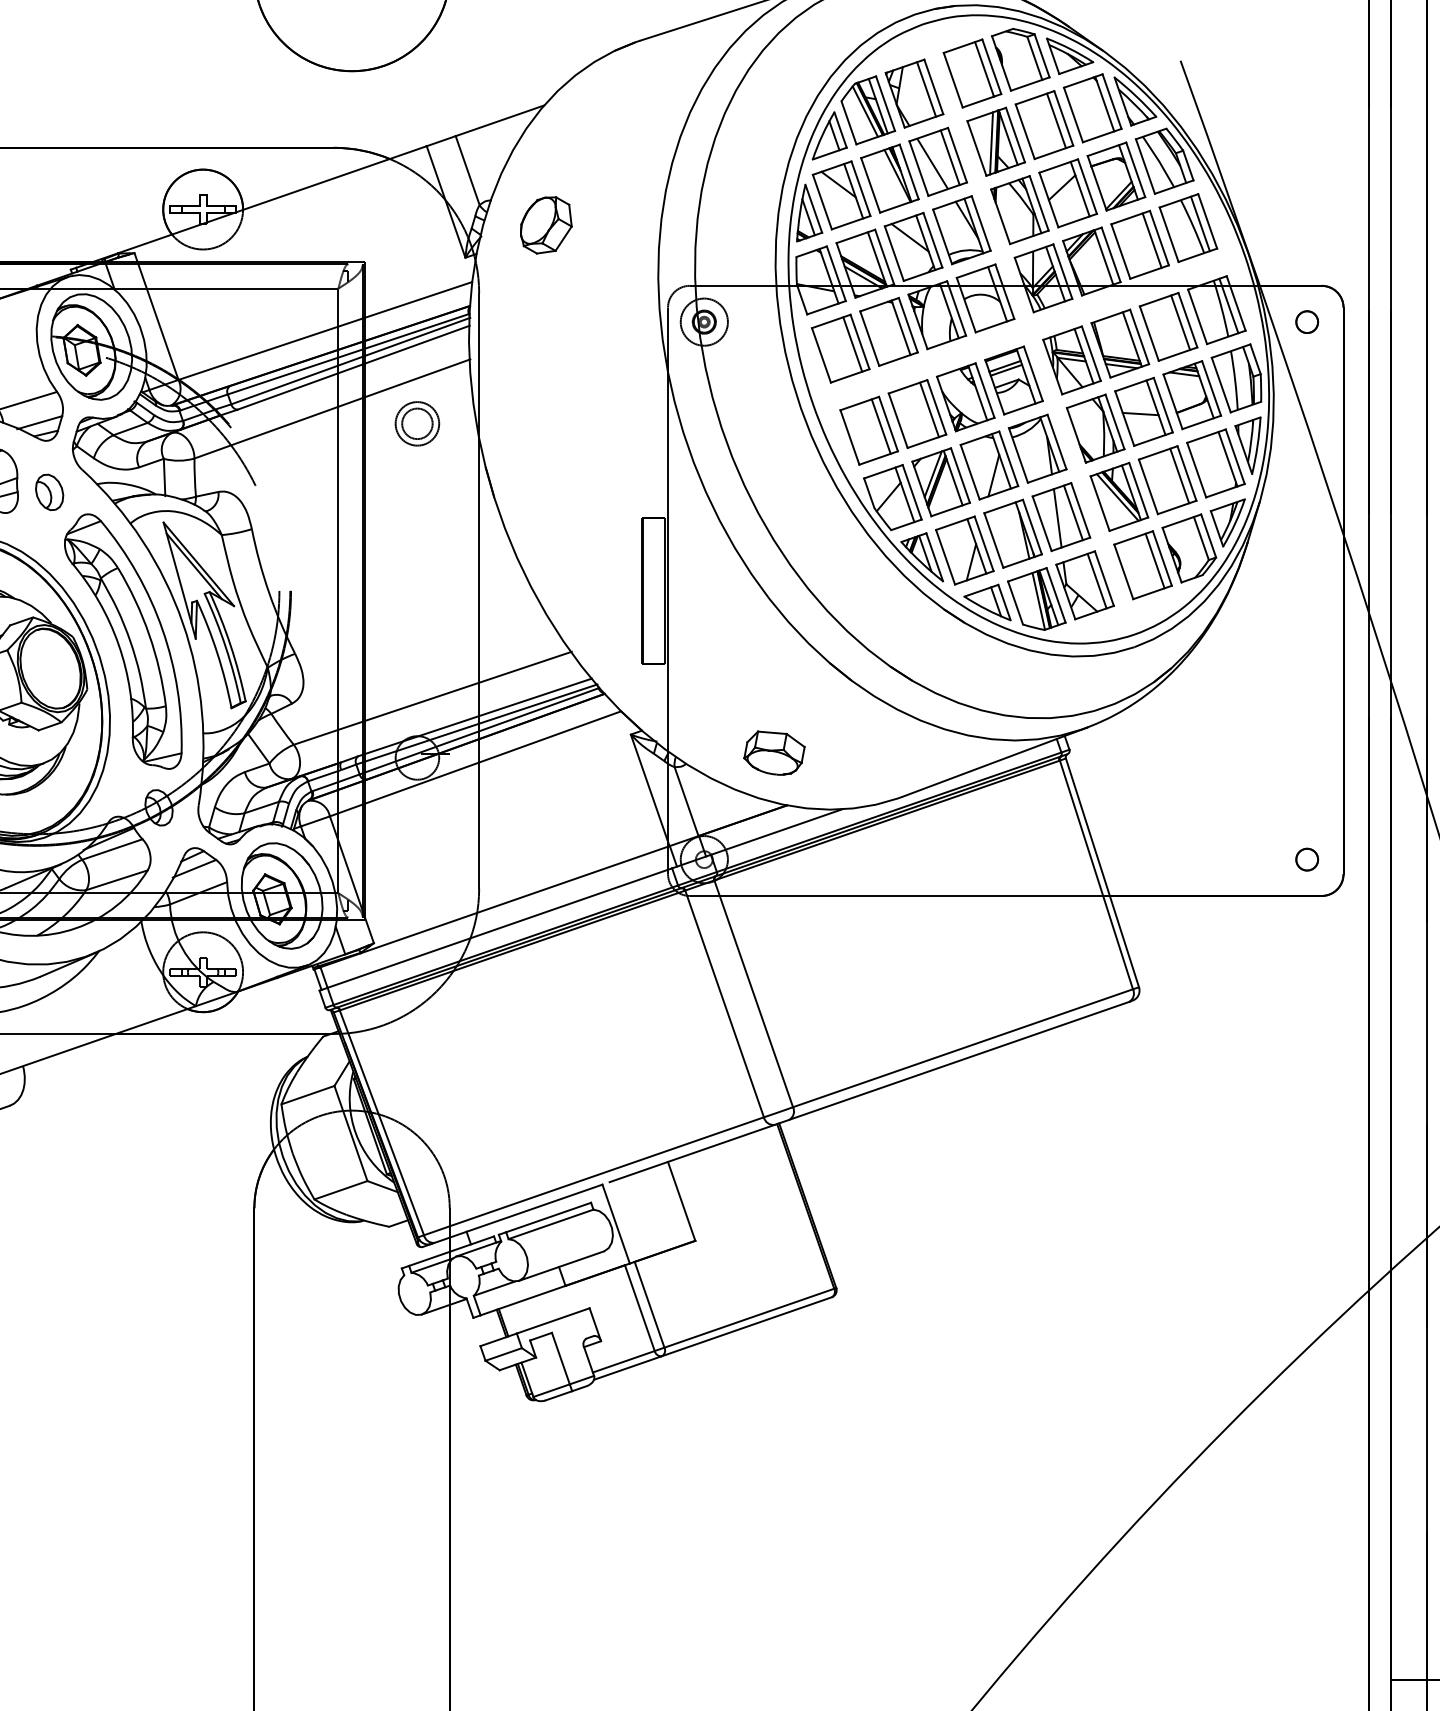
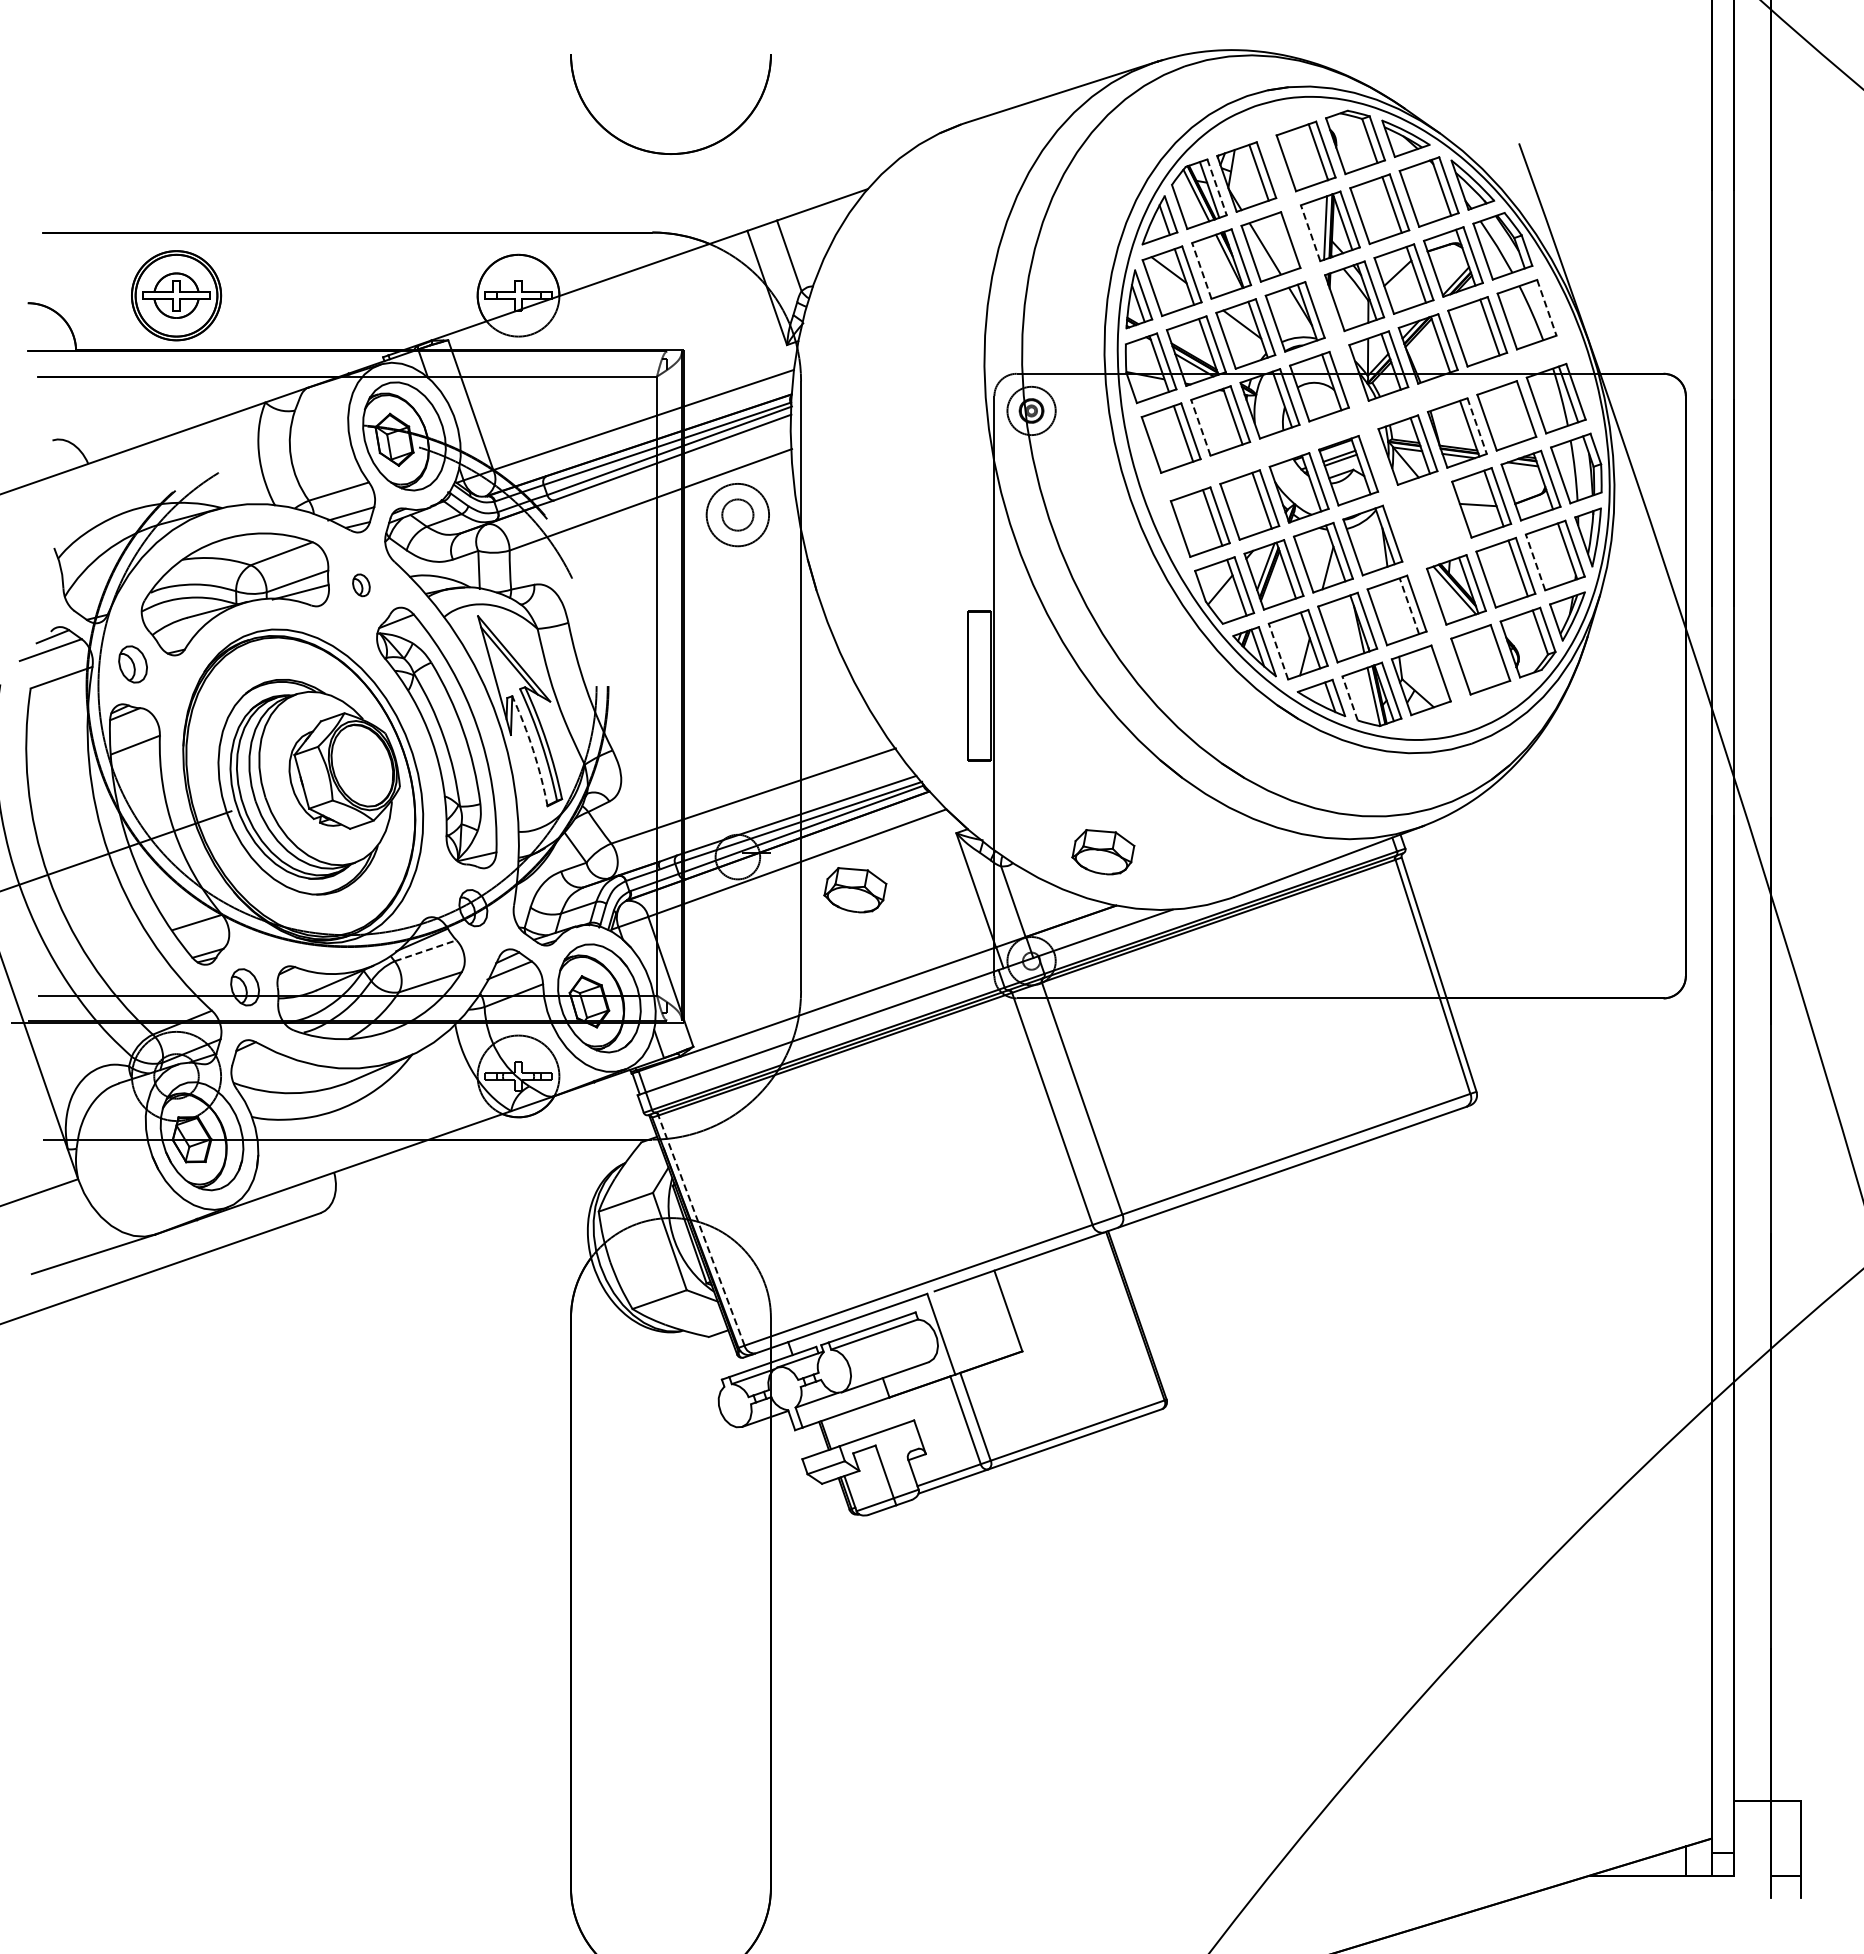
line: (885, 103) -> (1217, 187), solid -> dashed
line: (976, 148) -> (1310, 233), solid -> dashed
line: (949, 157) -> (1282, 242), removed
line: (870, 184) -> (1201, 270), solid -> dashed
line: (1207, 221) -> (1546, 307), solid -> dashed
part: (546, 224) -> (869, 311), removed
line: (1200, 224) -> (1539, 310), removed
part: (1307, 321) -> (1648, 410), removed
line: (1180, 322) -> (1518, 411), removed
line: (1139, 337) -> (1477, 426), solid -> dashed
line: (869, 338) -> (1200, 427), solid -> dashed
circle: (417, 423) -> (737, 514), size x1.4
part: (1095, 428) -> (1431, 519), removed
line: (1196, 470) -> (1535, 562), solid -> dashed
part: (49, 492) -> (361, 585), size x0.6
line: (1073, 513) -> (1409, 606), solid -> dashed
line: (1057, 518) -> (1393, 611), removed
line: (945, 557) -> (1278, 651), solid -> dashed
line: (1154, 561) -> (1492, 655), removed
line: (1096, 581) -> (1433, 676), removed
line: (1014, 603) -> (1349, 698), solid -> dashed
arc: (217, 653) -> (533, 750), solid -> dashed
part: (532, 790) -> (855, 890), added
line: (112, 849) -> (425, 950), solid -> dashed
circle: (1307, 859) -> (1648, 961), removed
line: (381, 1122) -> (701, 1230), solid -> dashed

